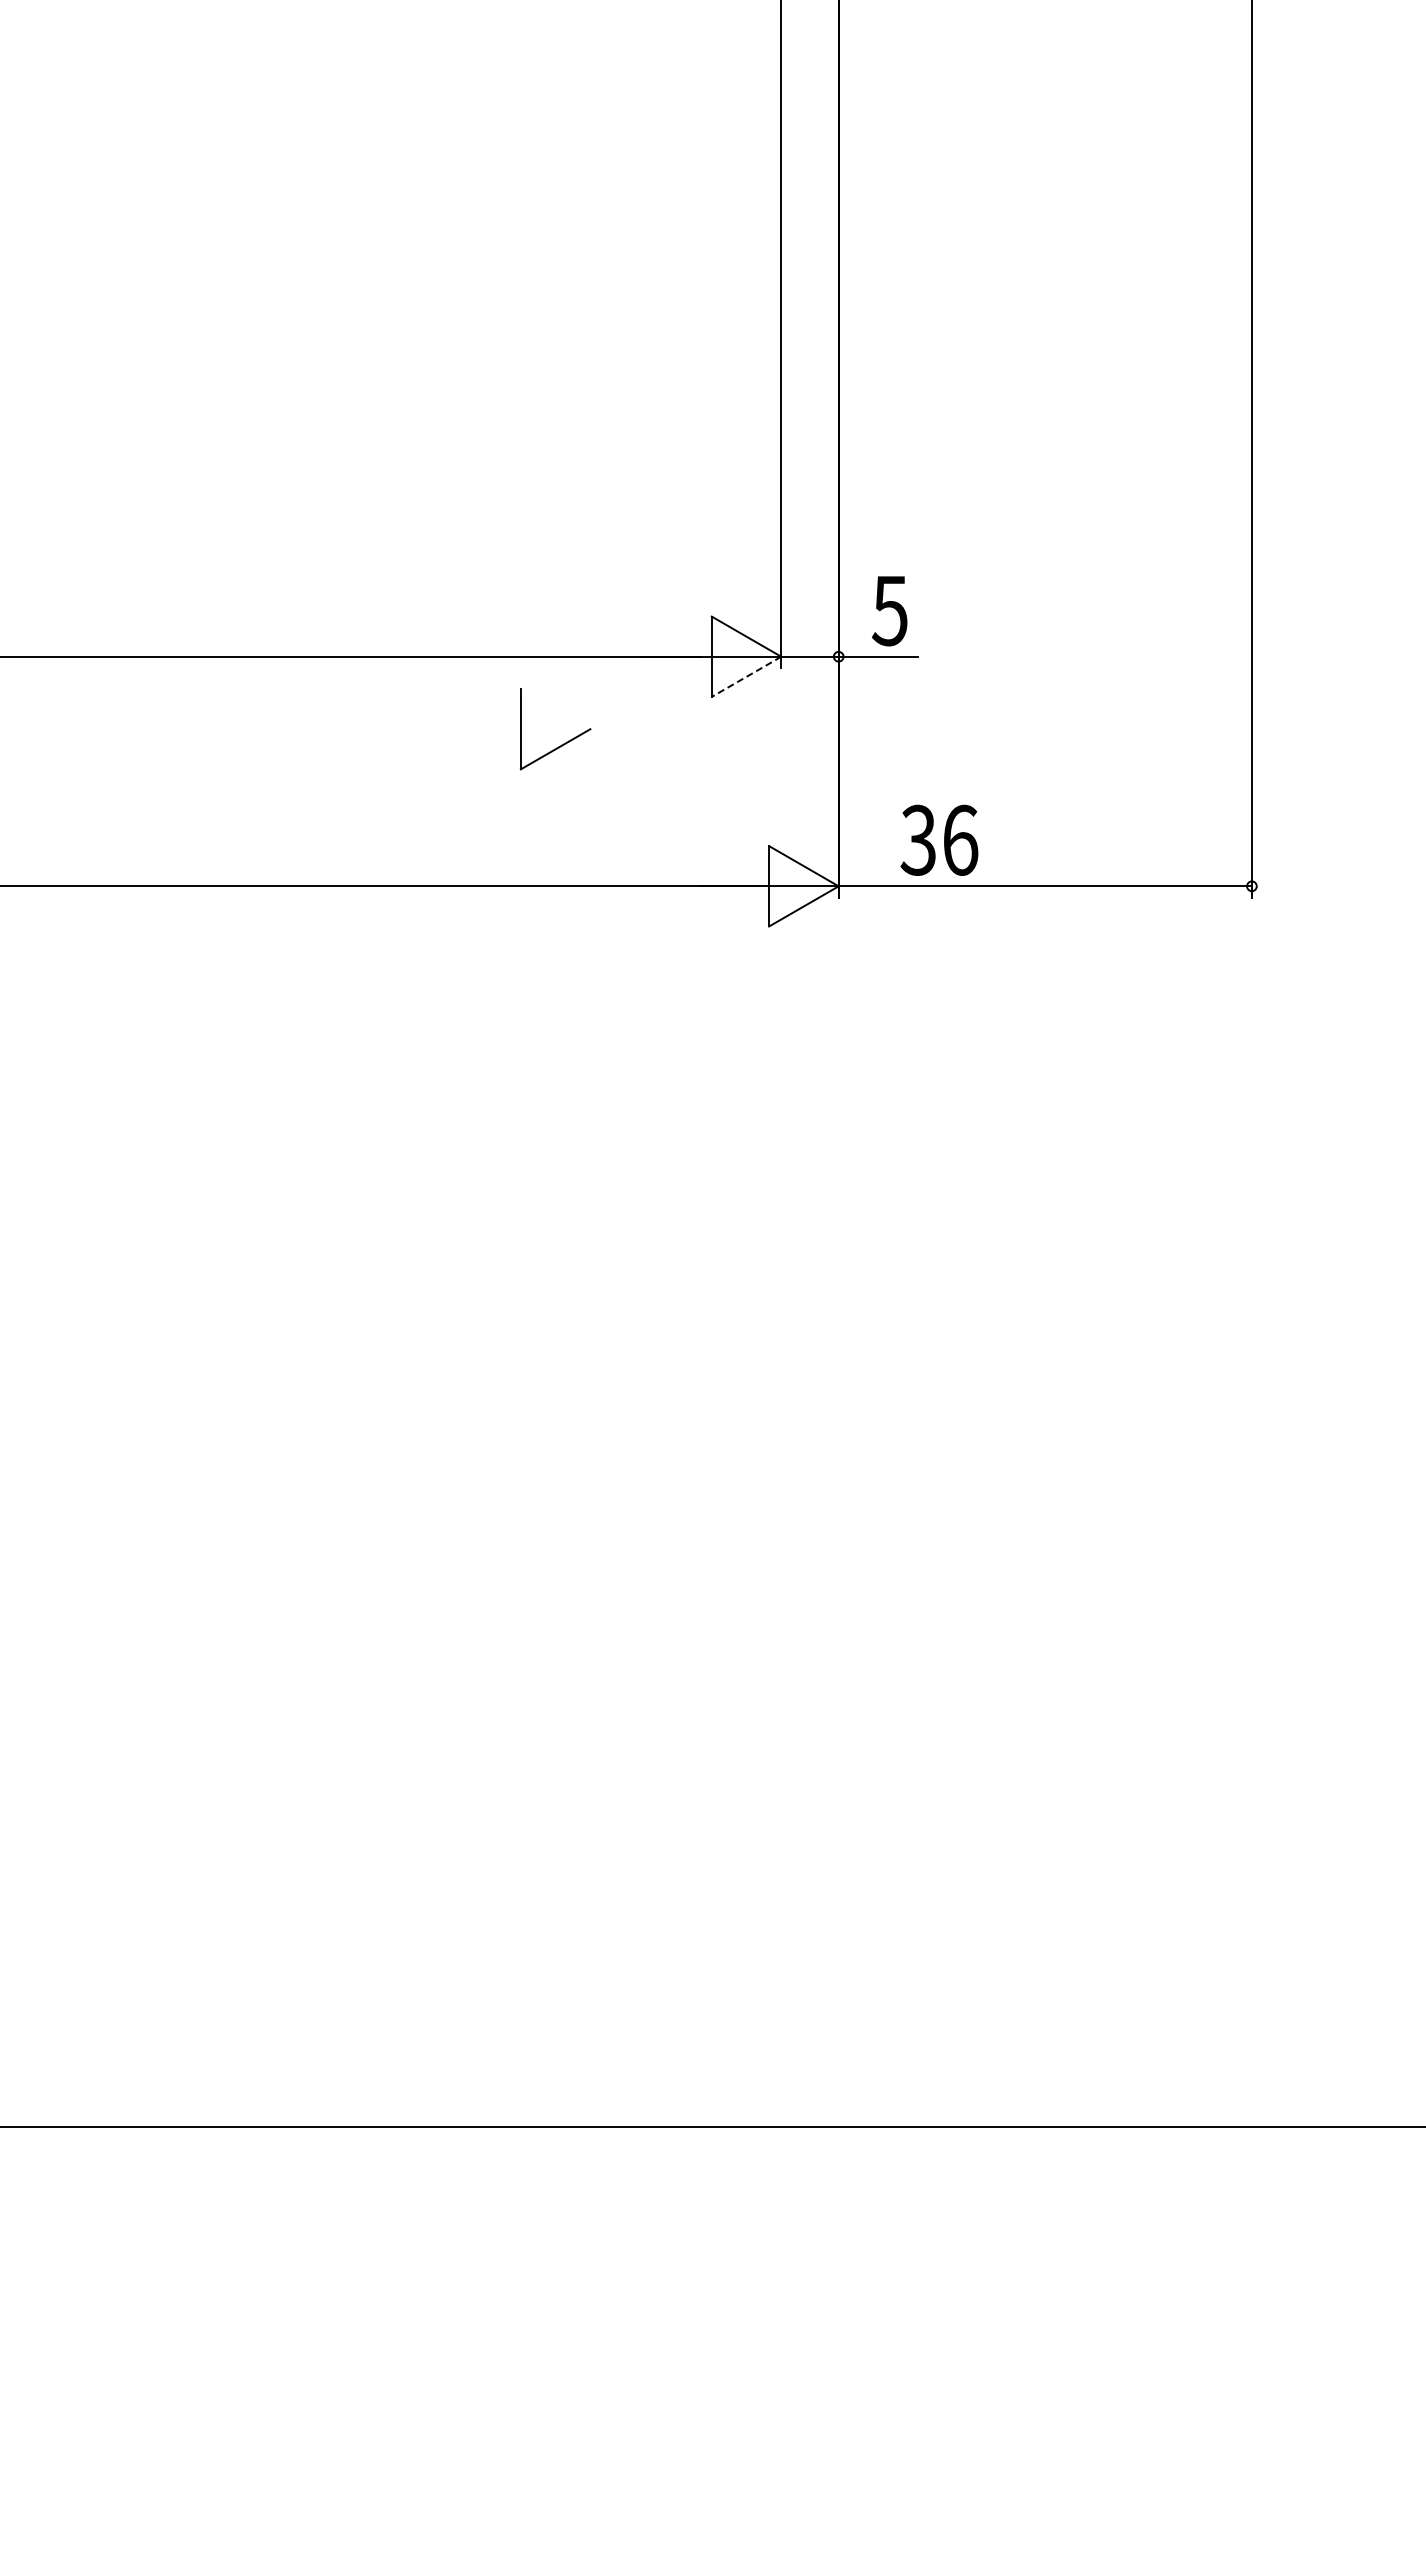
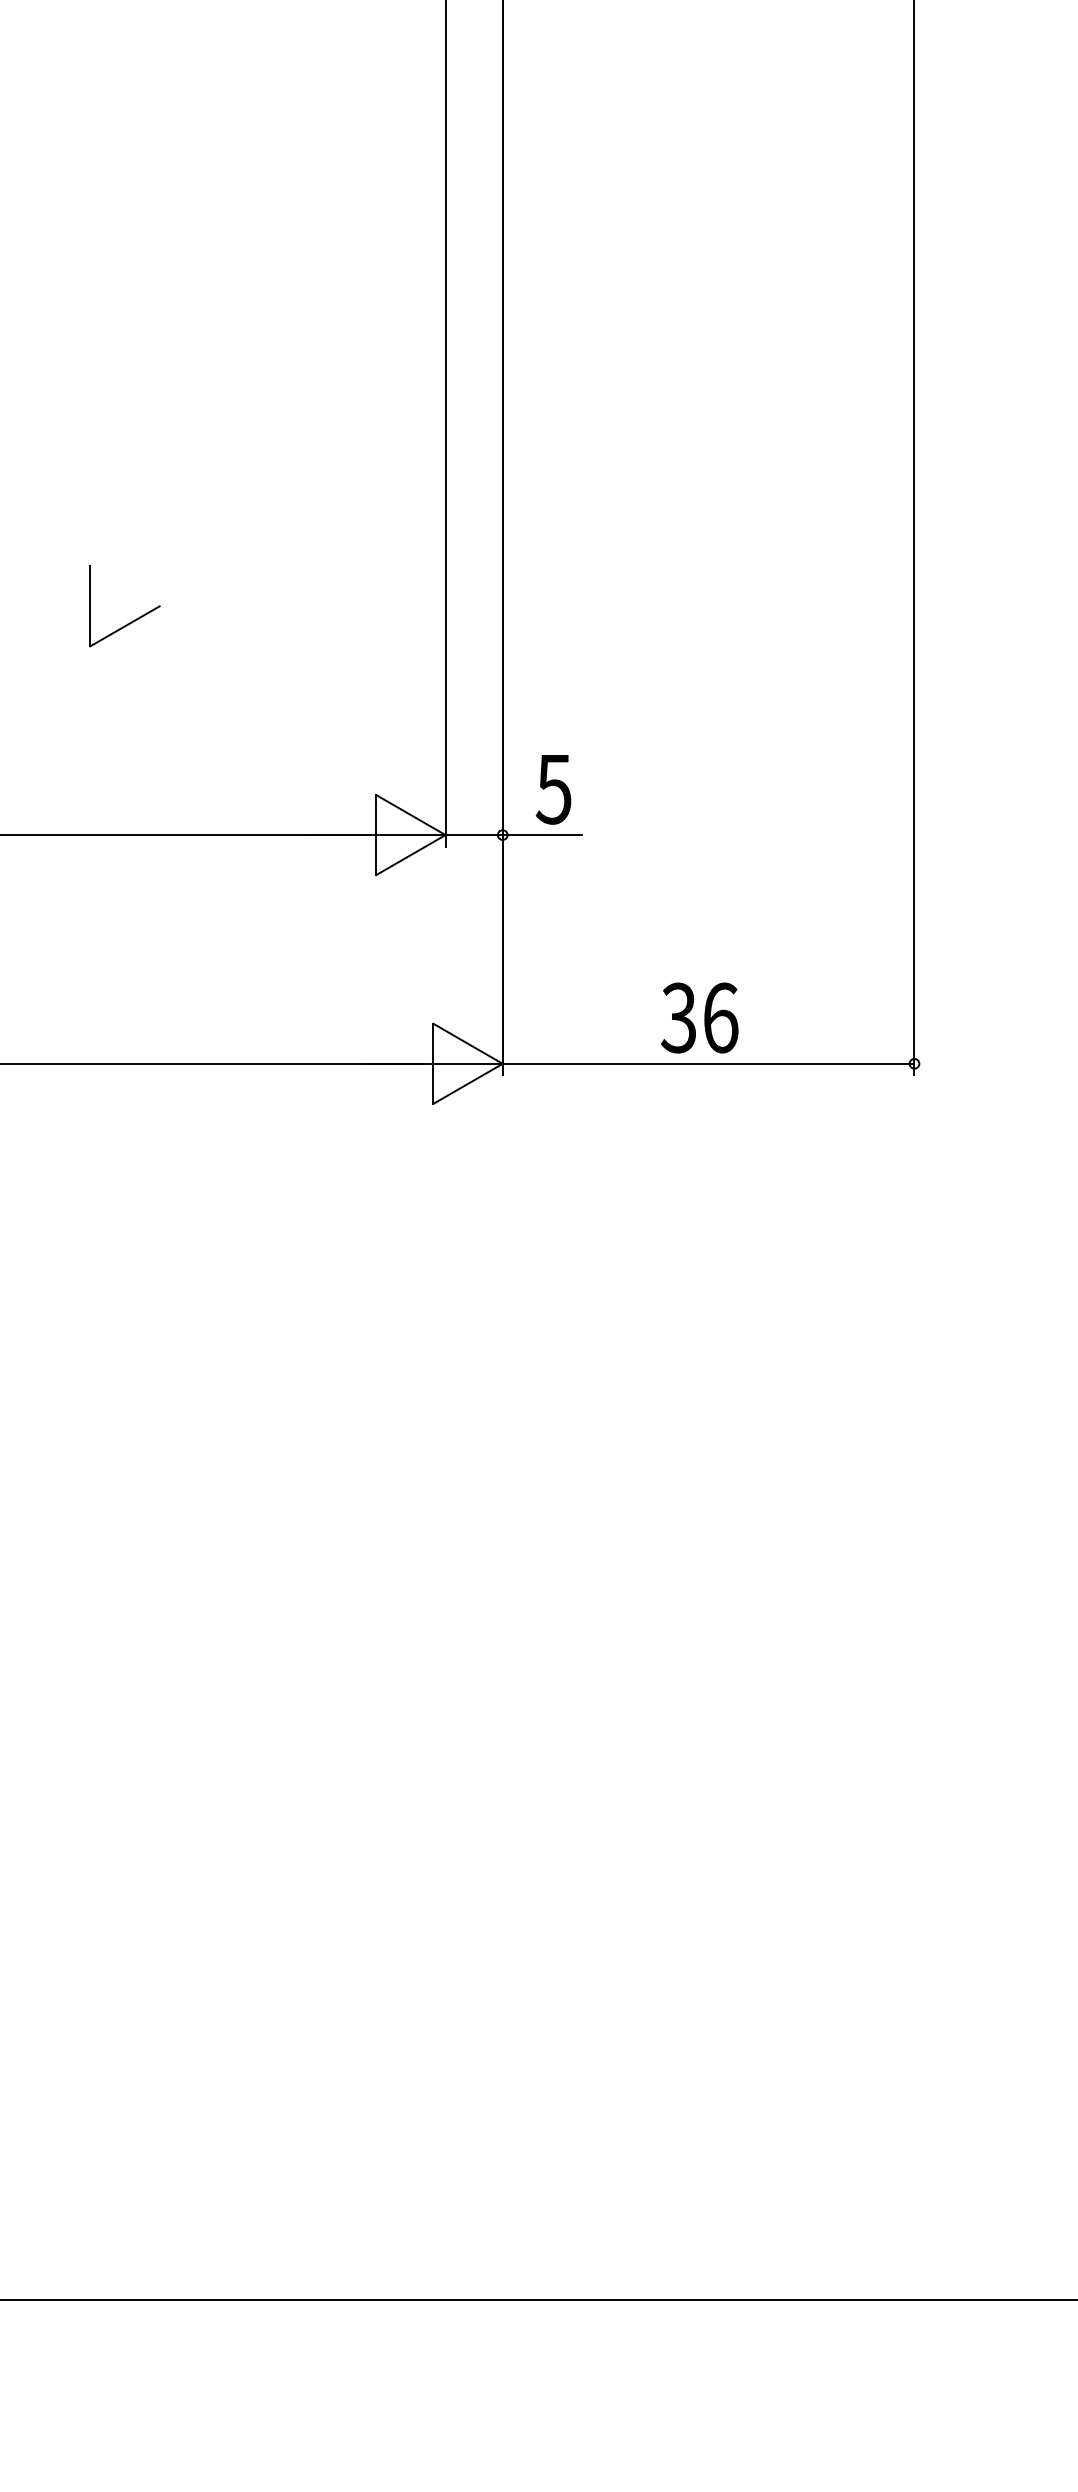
line: (746, 677) -> (410, 855), dashed -> solid
part: (563, 743) -> (132, 620), moved
text: (939, 839) -> (699, 1017), moved

